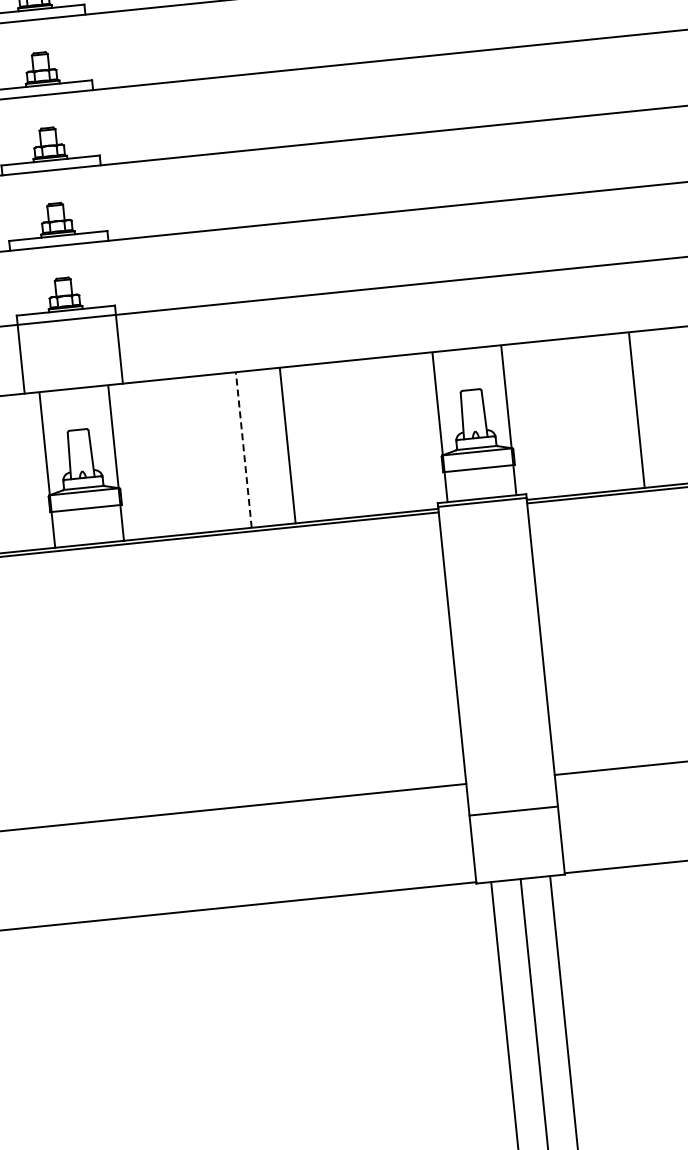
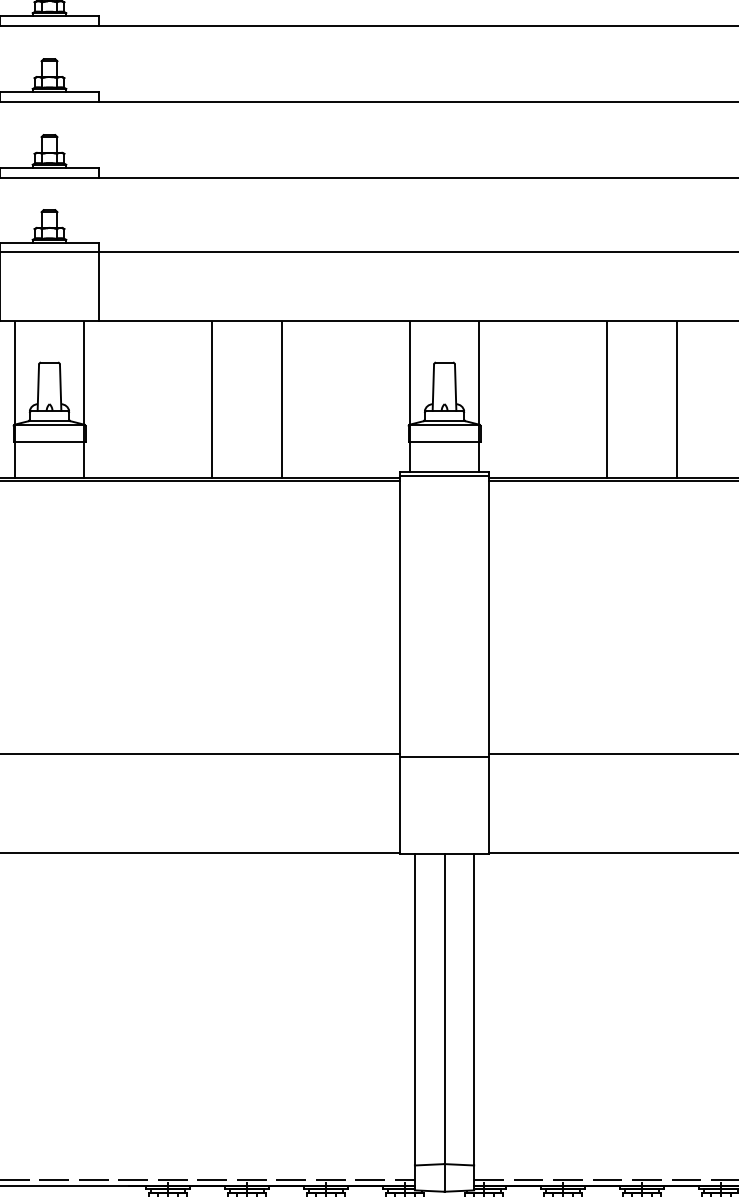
line: (287, 445) -> (281, 399), moved
line: (243, 450) -> (212, 399), dashed -> solid
line: (513, 810) -> (444, 756), moved

